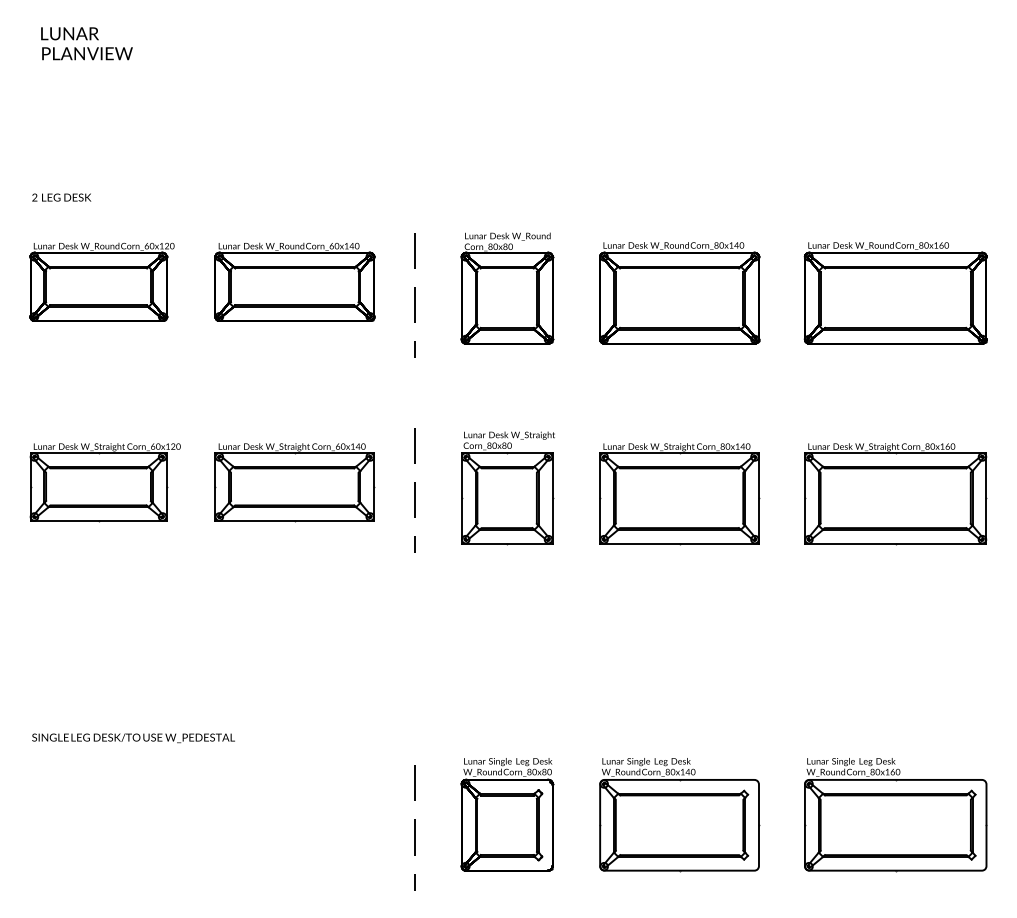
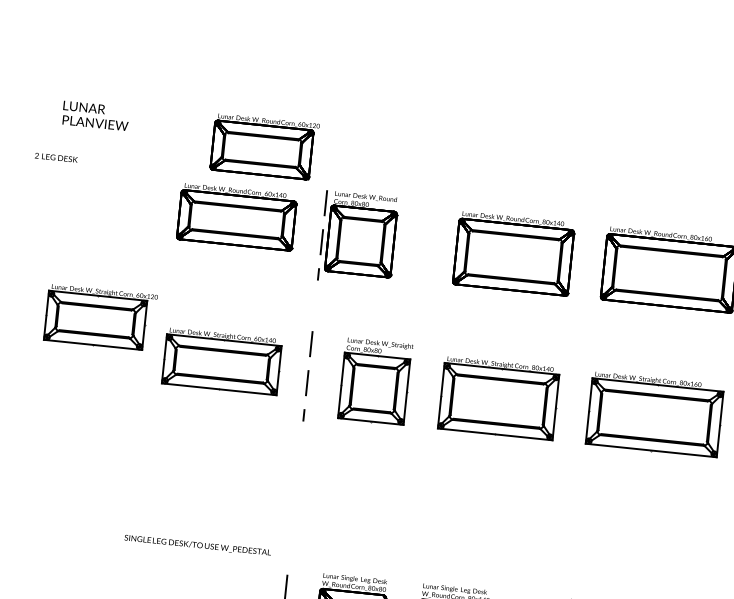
text: (86, 43) -> (95, 115), moved
text: (61, 197) -> (56, 157), moved
part: (101, 281) -> (264, 146), moved
part: (507, 288) -> (361, 234), moved
part: (104, 482) -> (100, 317), moved
text: (133, 738) -> (197, 545), moved

